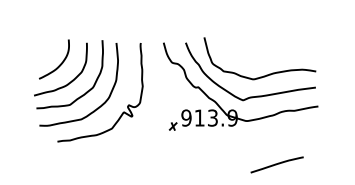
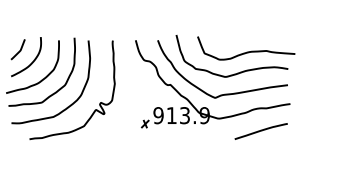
curve: (47, 52) -> (19, 50), added
curve: (276, 53) -> (248, 51), added
curve: (276, 164) -> (260, 131), moved

